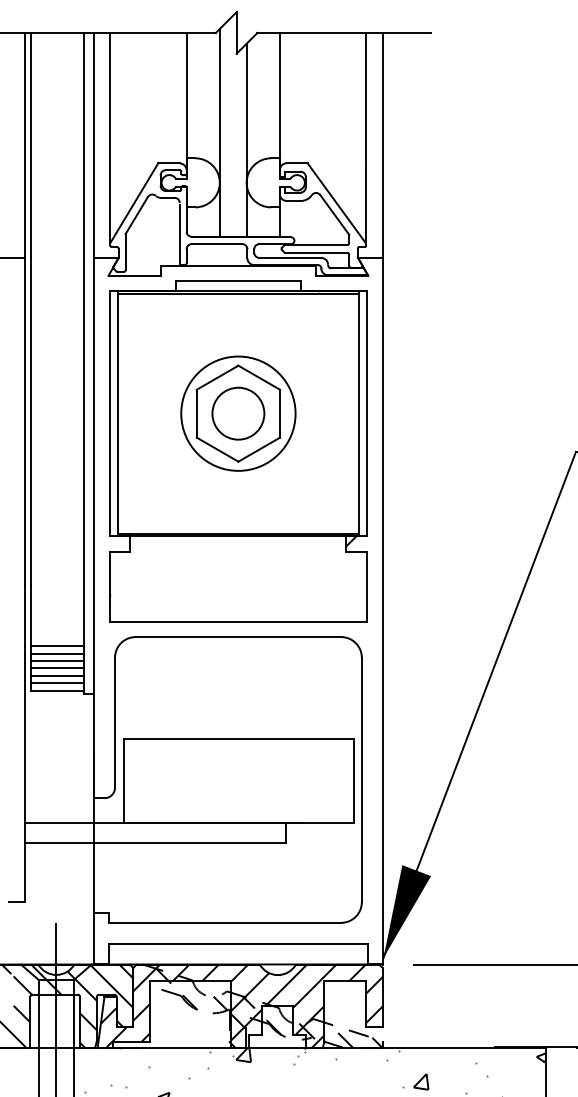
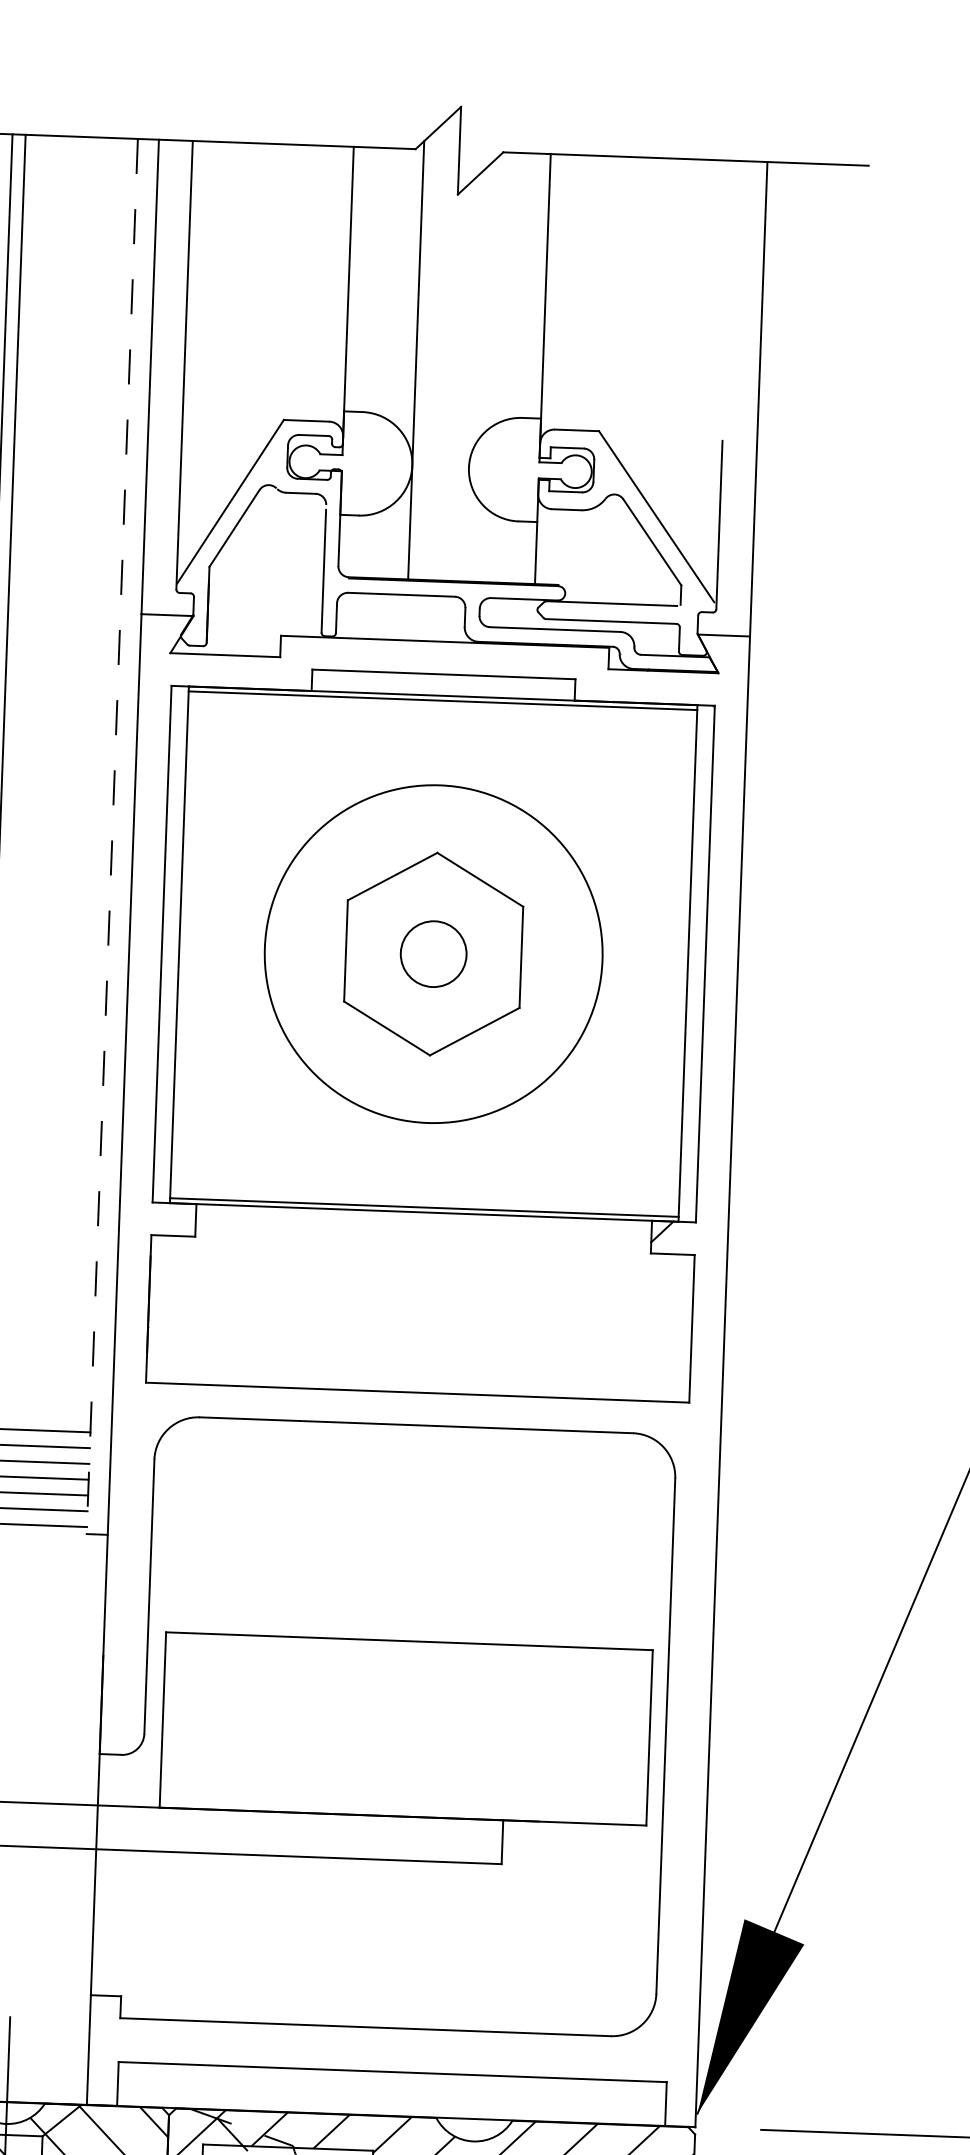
line: (366, 97) -> (728, 297), removed
line: (246, 139) -> (471, 376), removed
line: (84, 363) -> (112, 836), solid -> dashed
circle: (238, 413) -> (433, 953), size x0.6
circle: (238, 413) -> (433, 953), size x1.4

